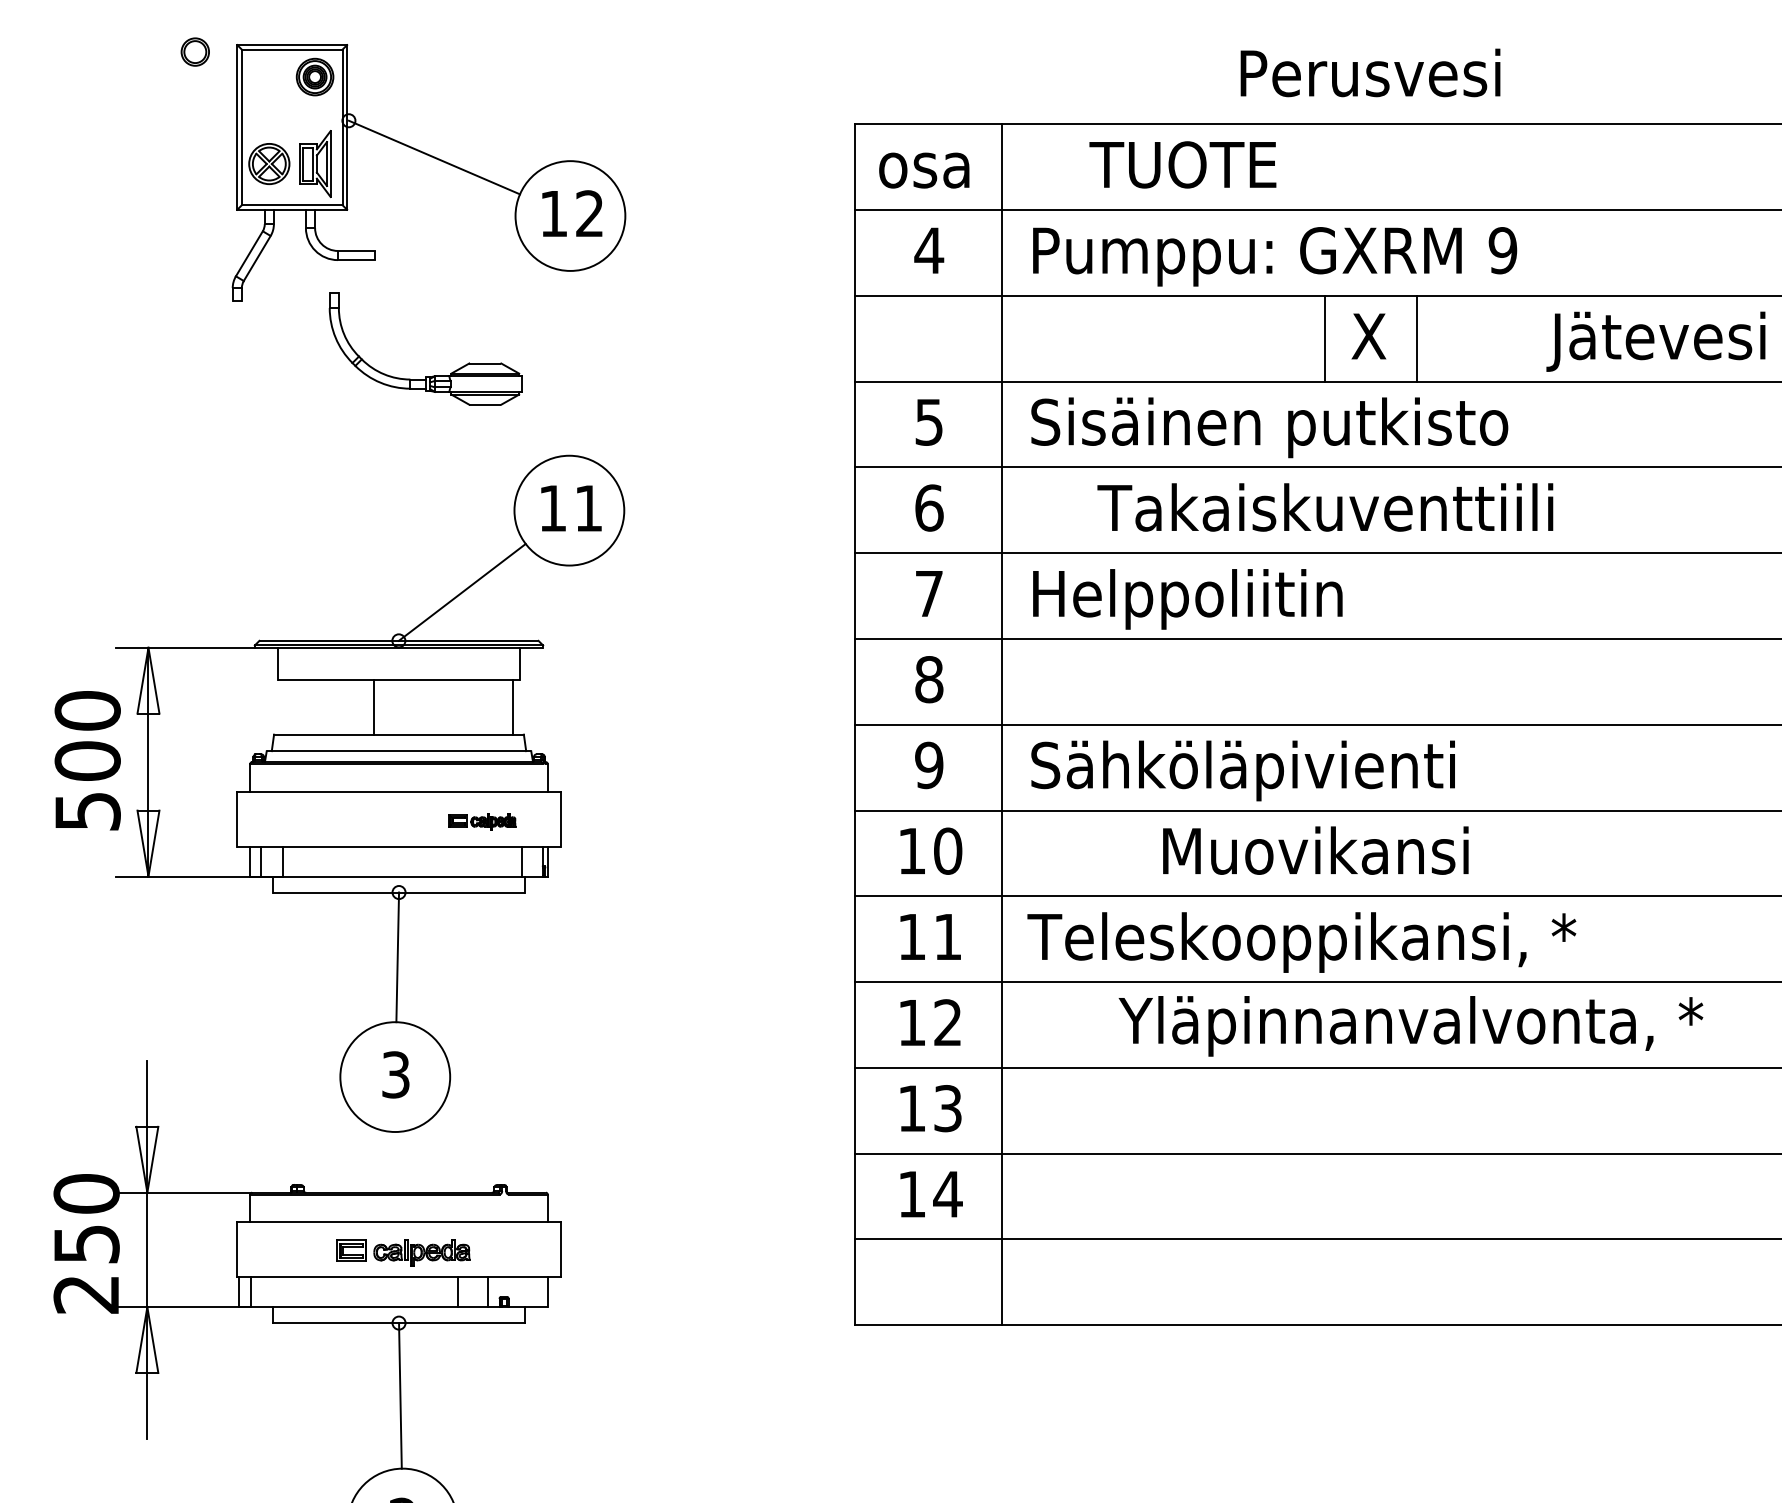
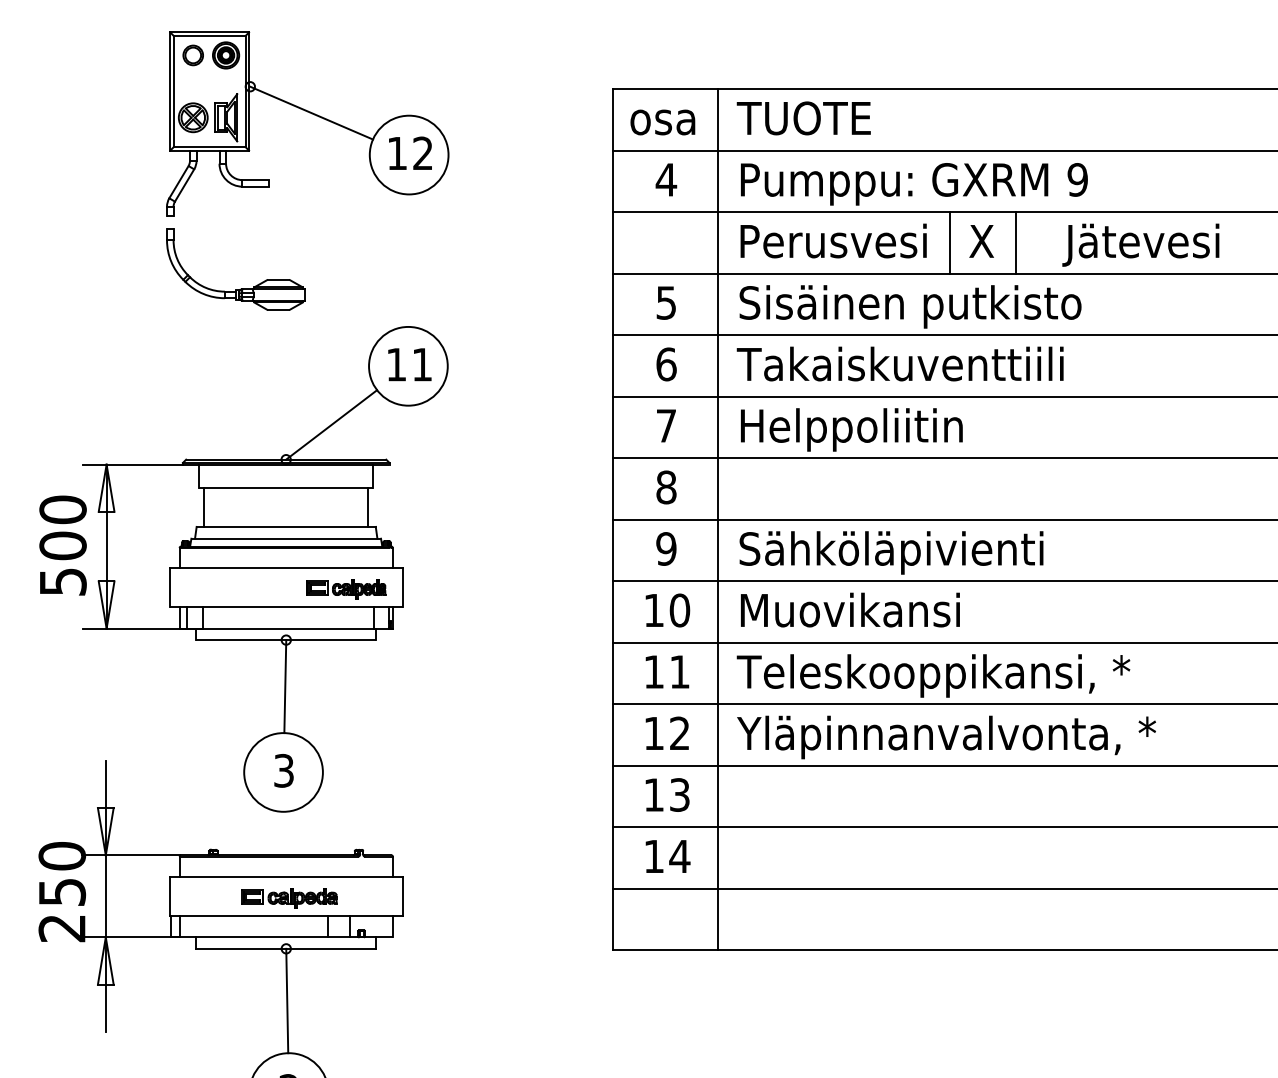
part: (194, 51) -> (192, 55), moved
text: (1370, 72) -> (833, 240), moved
text: (1182, 164) -> (803, 118), moved
text: (1655, 341) -> (1140, 245), moved
part: (432, 375) -> (240, 288), moved
text: (1325, 507) -> (900, 364), moved
line: (373, 706) -> (204, 506), moved
part: (482, 821) -> (346, 589), size x1.67
text: (1315, 850) -> (850, 609), moved
text: (1410, 1026) -> (946, 737), moved

